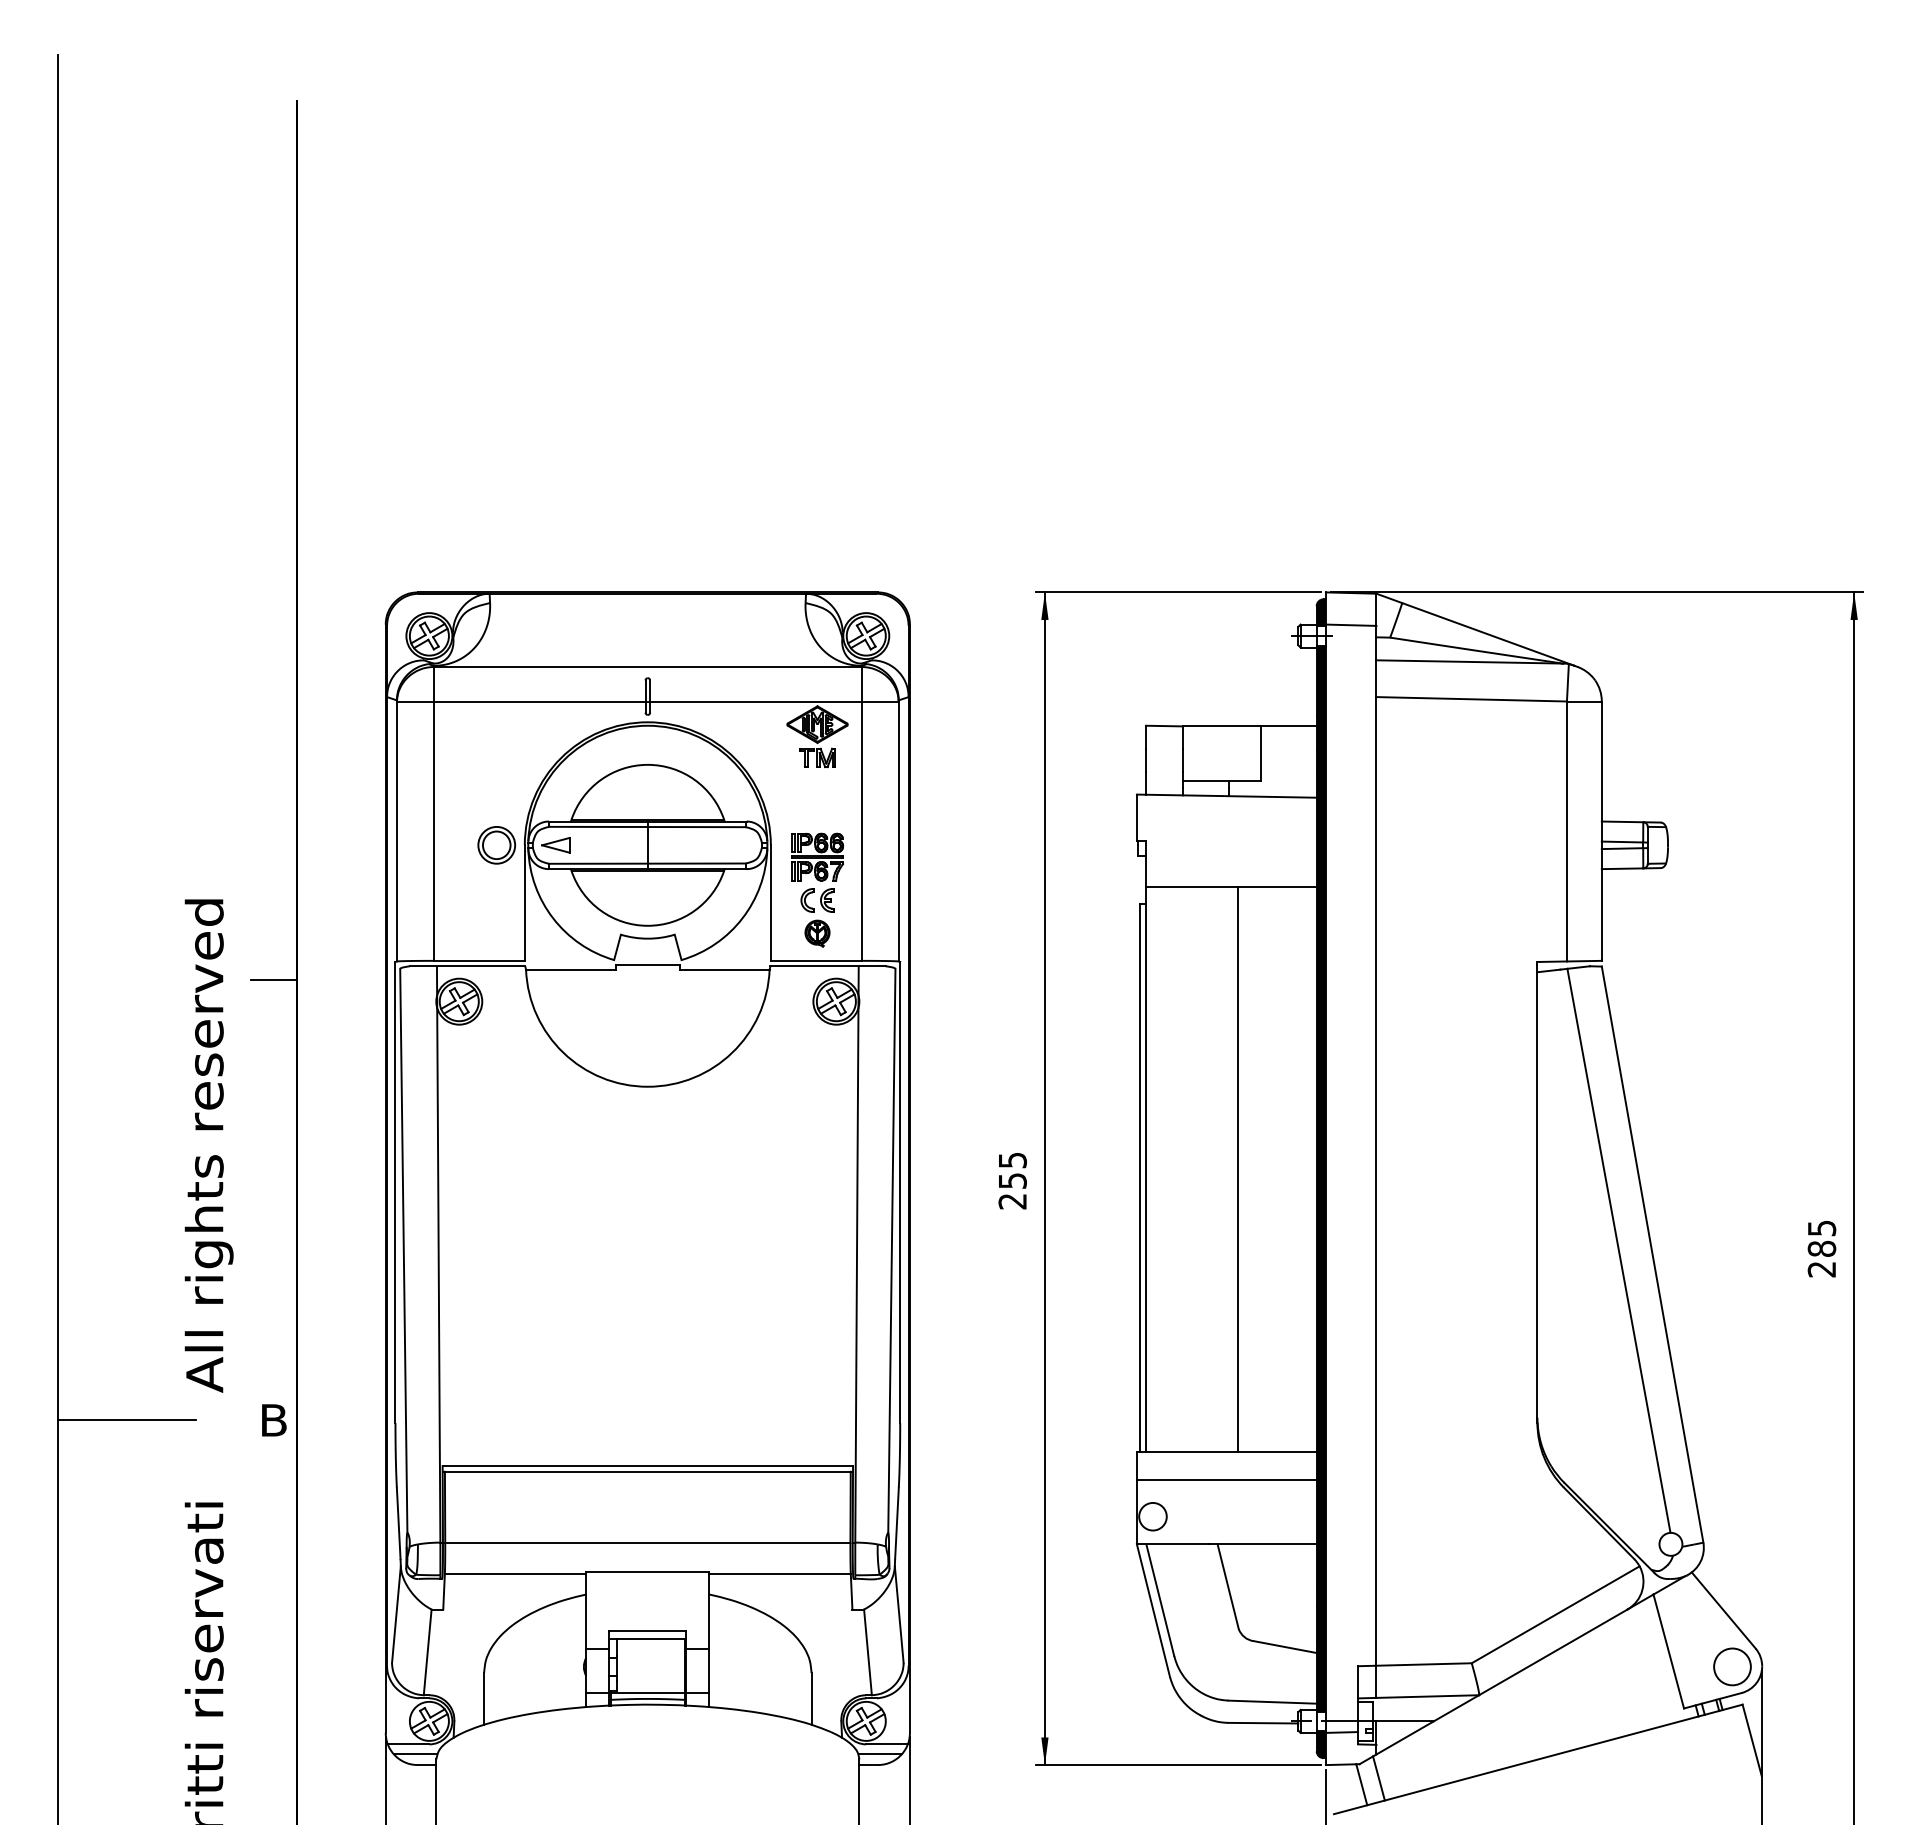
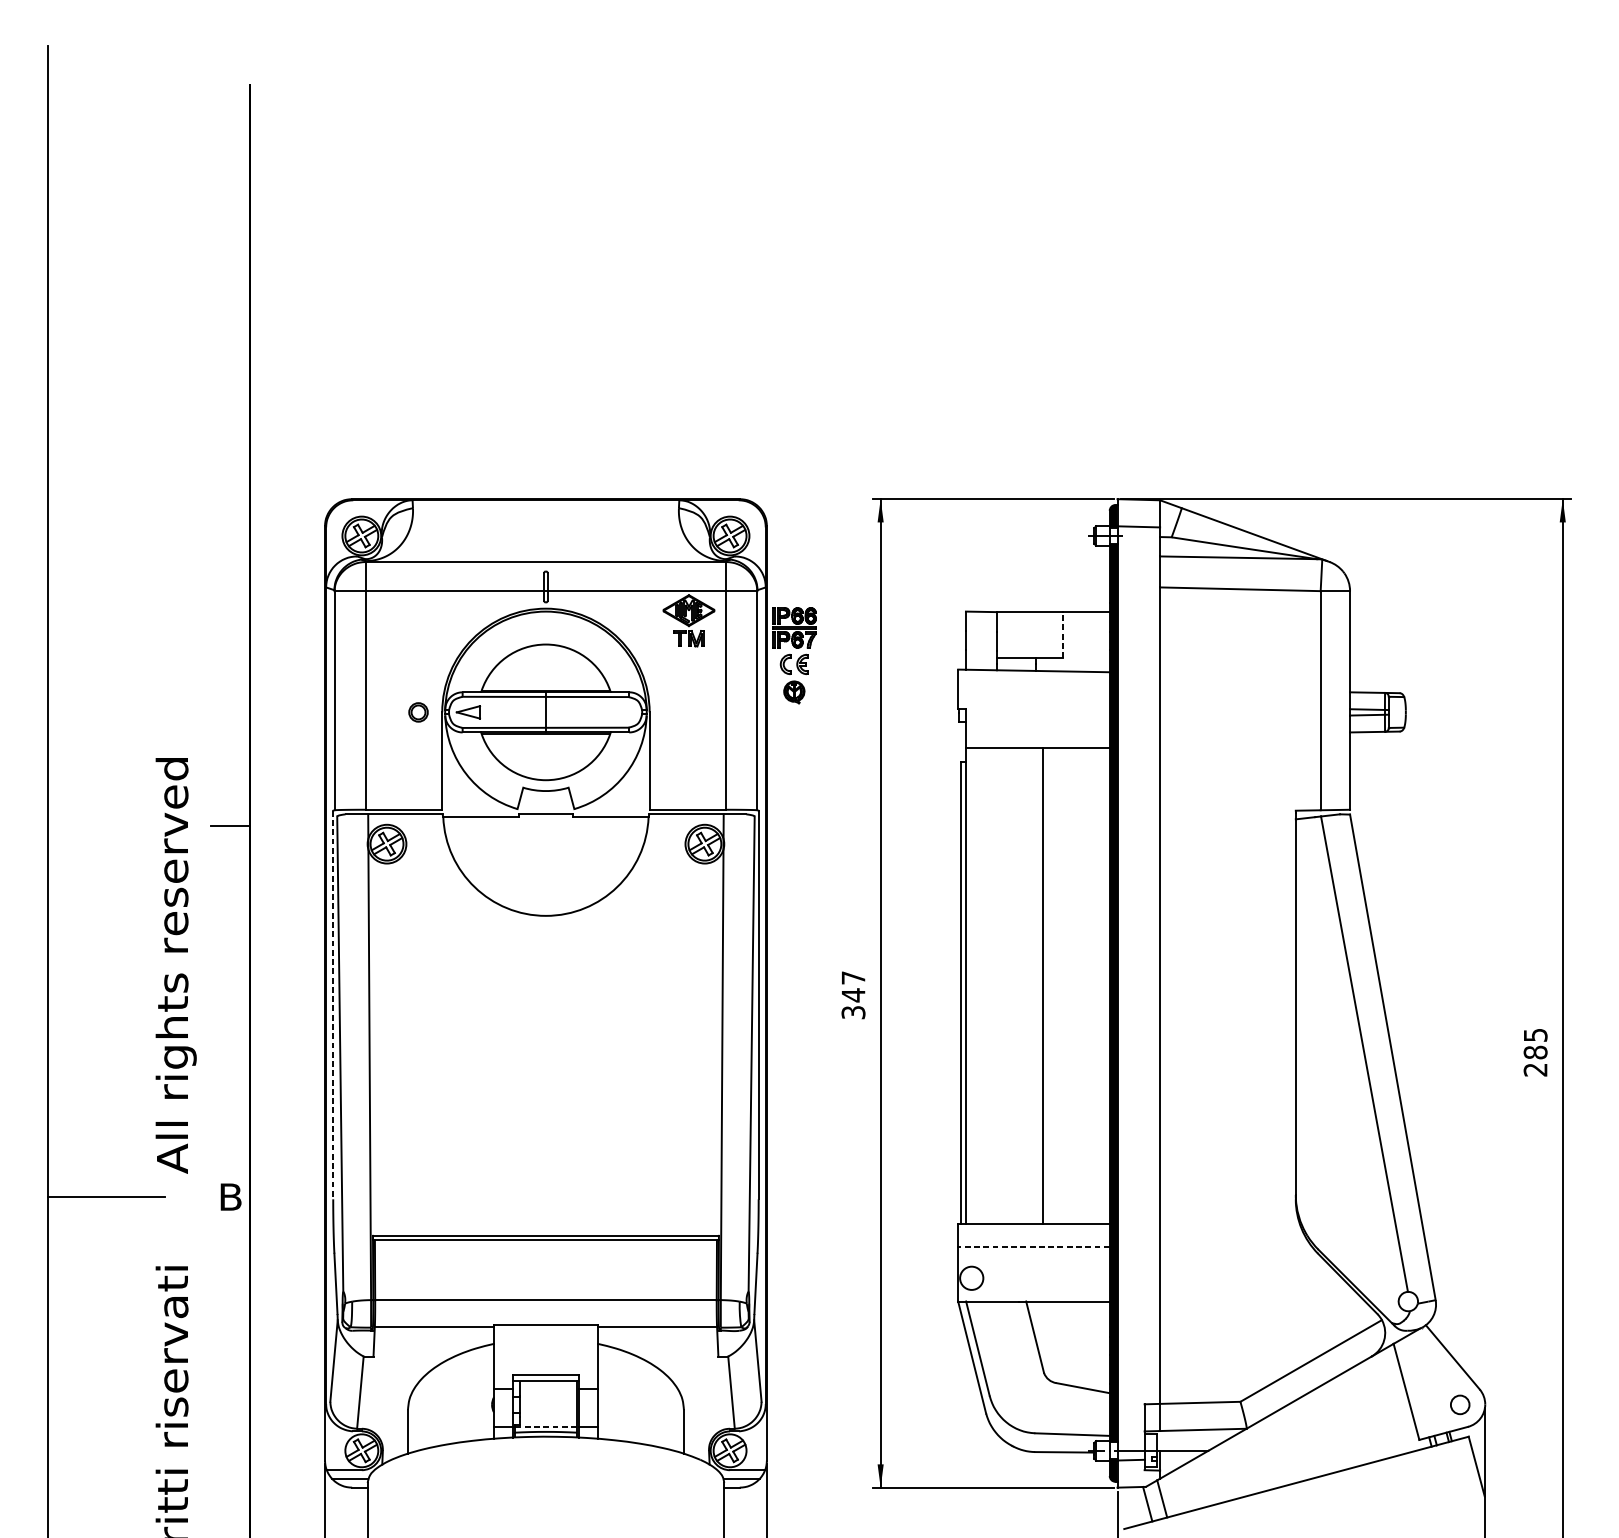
line: (1261, 753) -> (1063, 634), solid -> dashed
part: (496, 845) -> (418, 712), size x0.6
part: (817, 889) -> (794, 655), moved
text: (1012, 1180) -> (853, 994), 255 -> 347
line: (395, 1192) -> (333, 1005), solid -> dashed
line: (1226, 1479) -> (1033, 1246), solid -> dashed
circle: (1732, 1666) -> (1460, 1404), size x0.6
line: (647, 1693) -> (545, 1427), solid -> dashed

